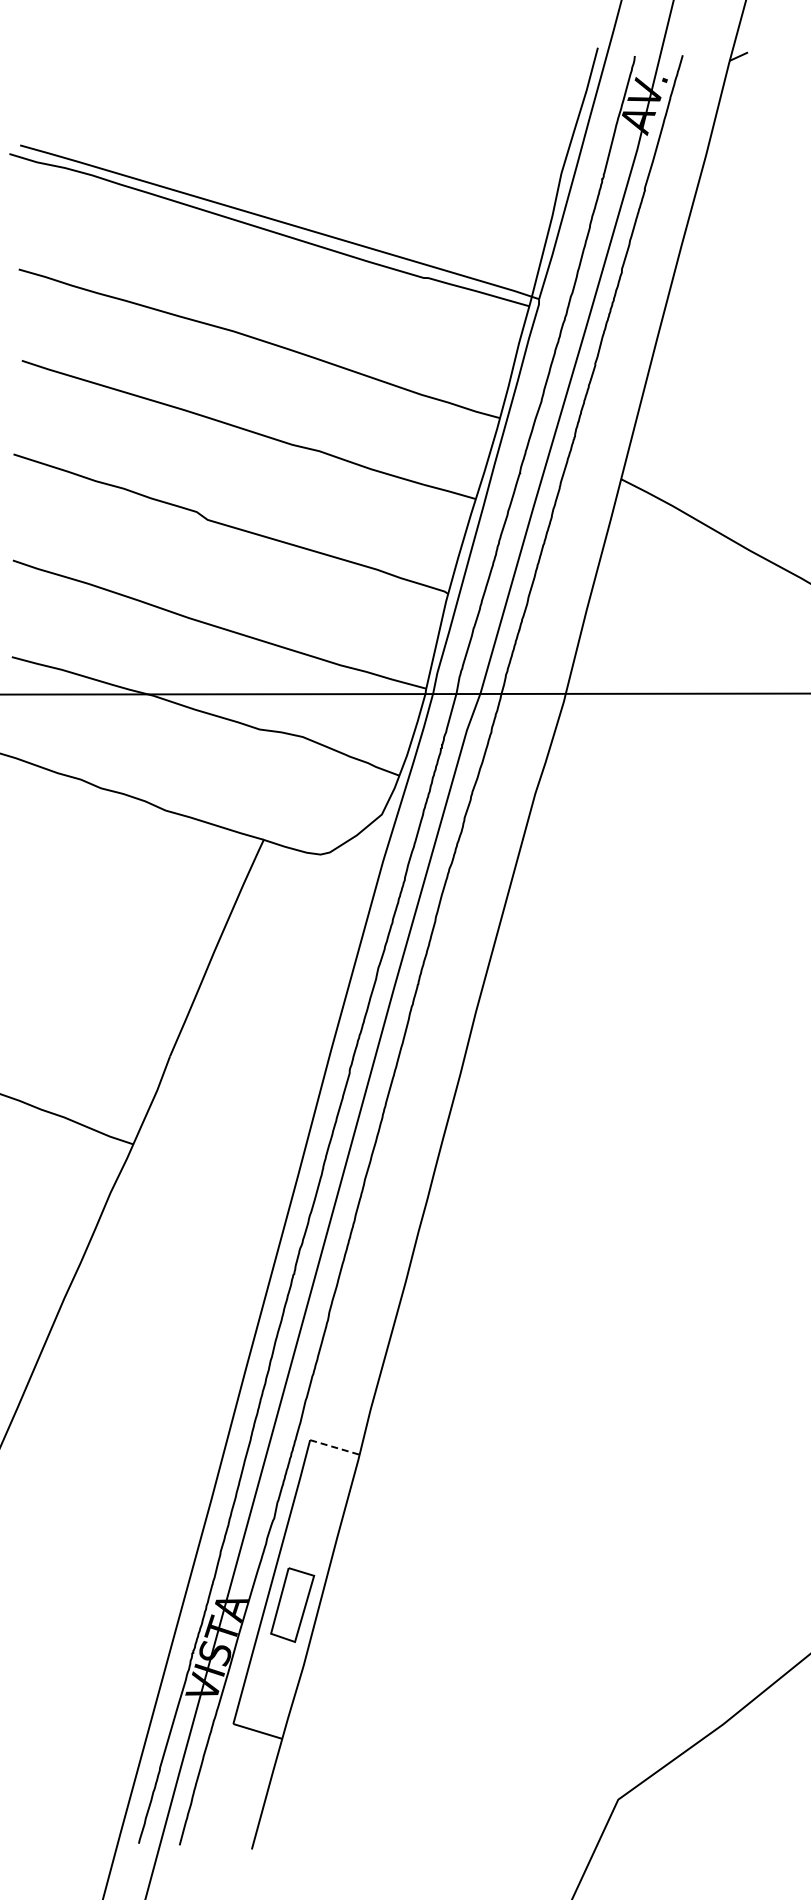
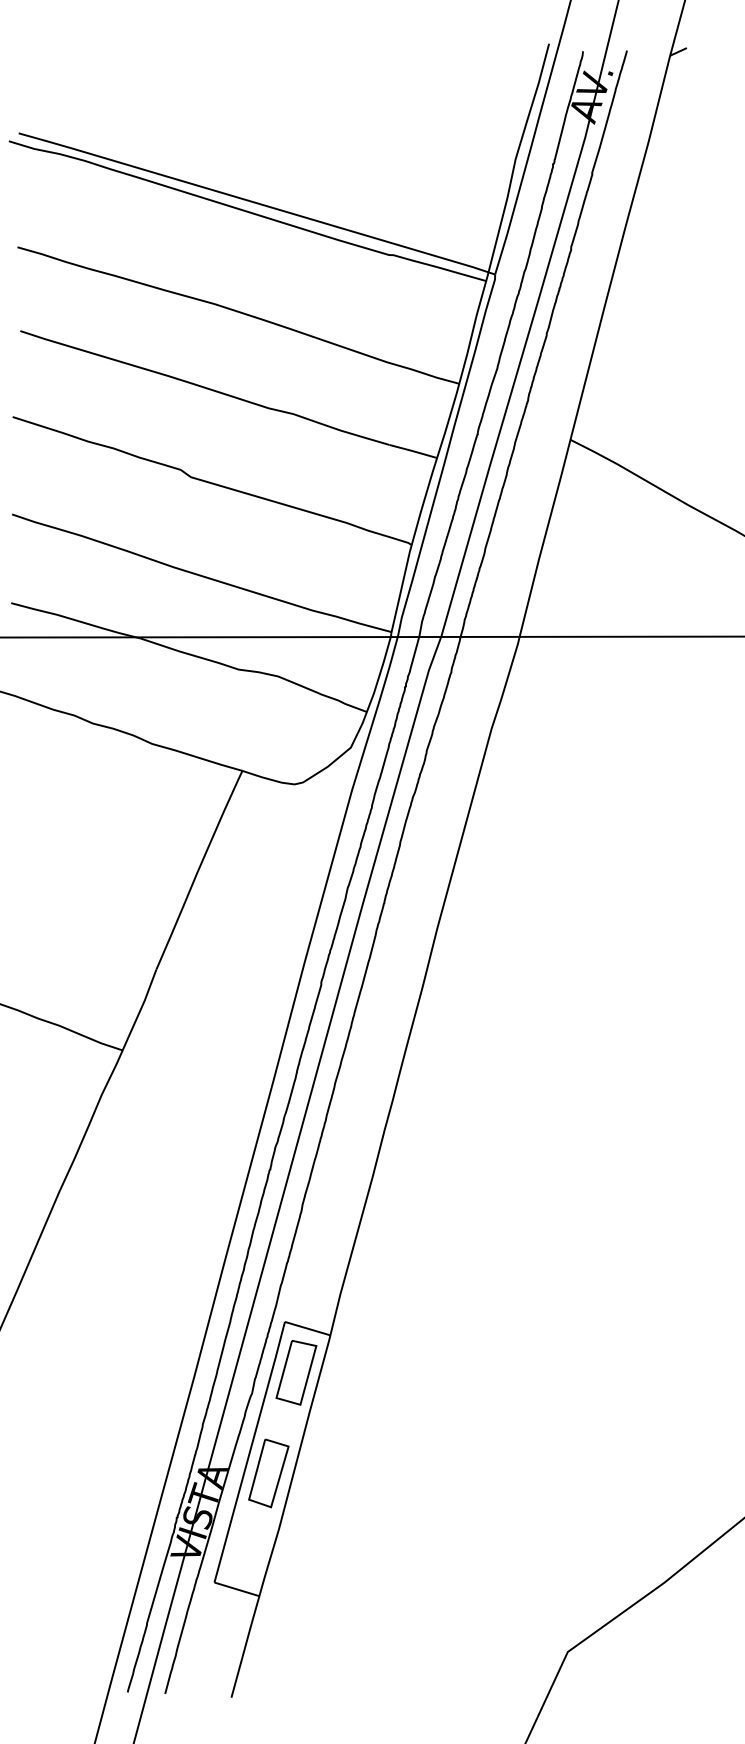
line: (334, 1447) -> (307, 1328), dashed -> solid
part: (322, 1495) -> (296, 1372), added

